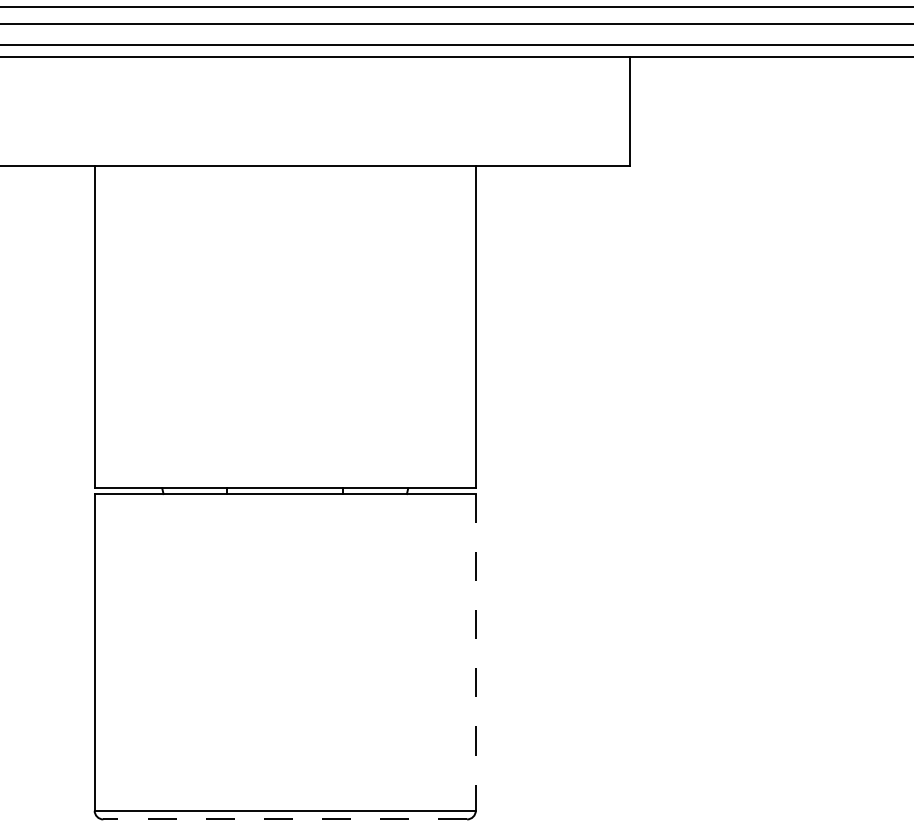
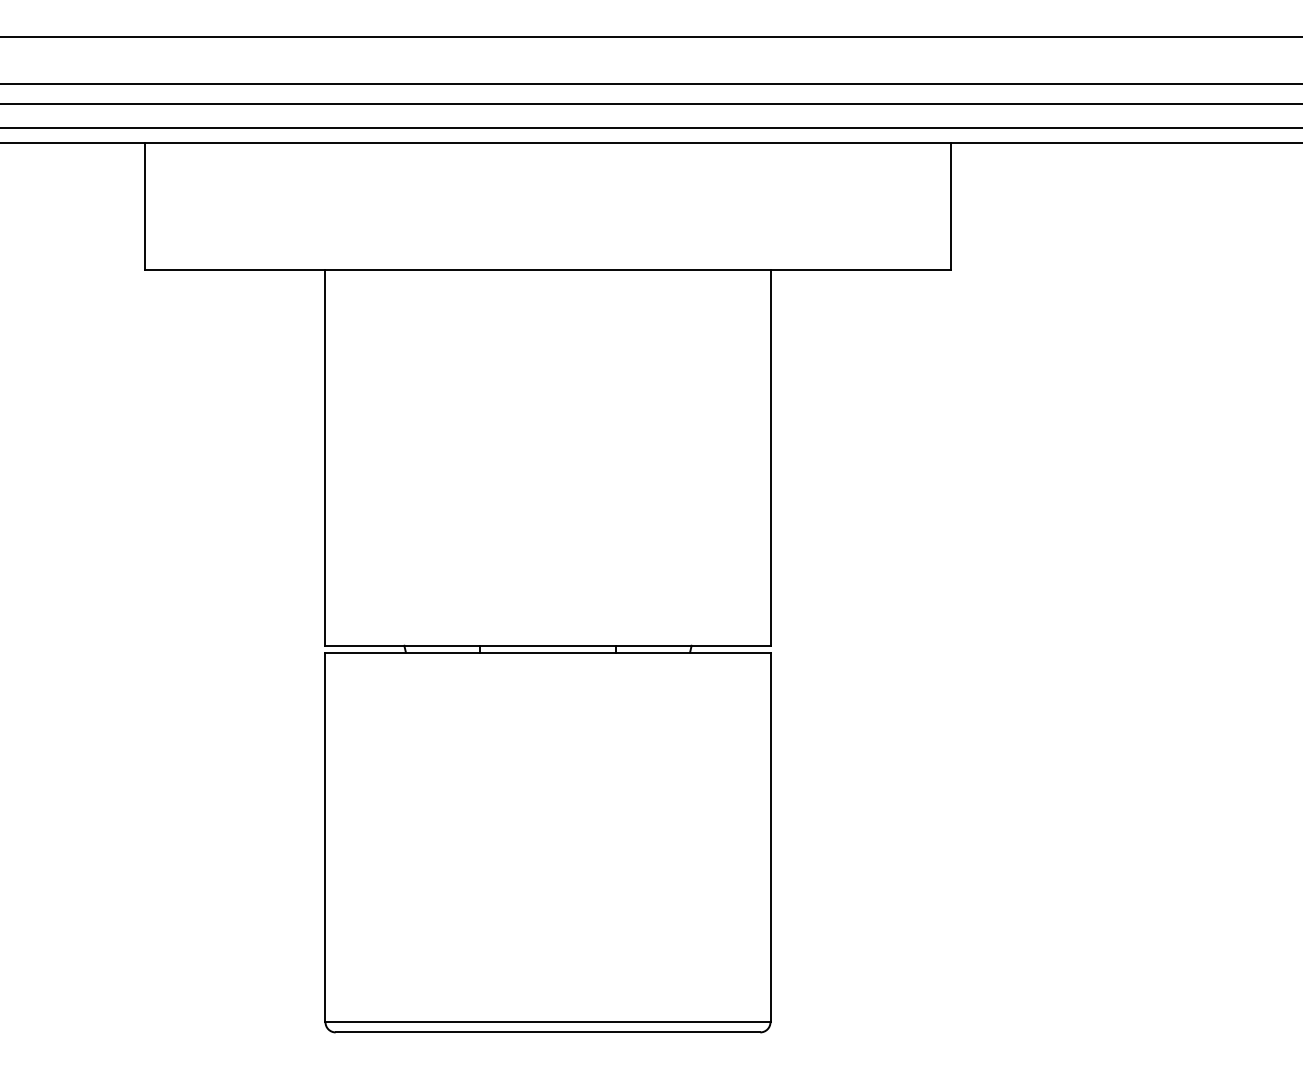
line: (475, 652) -> (770, 837), dashed -> solid
line: (284, 819) -> (547, 1032), dashed -> solid

